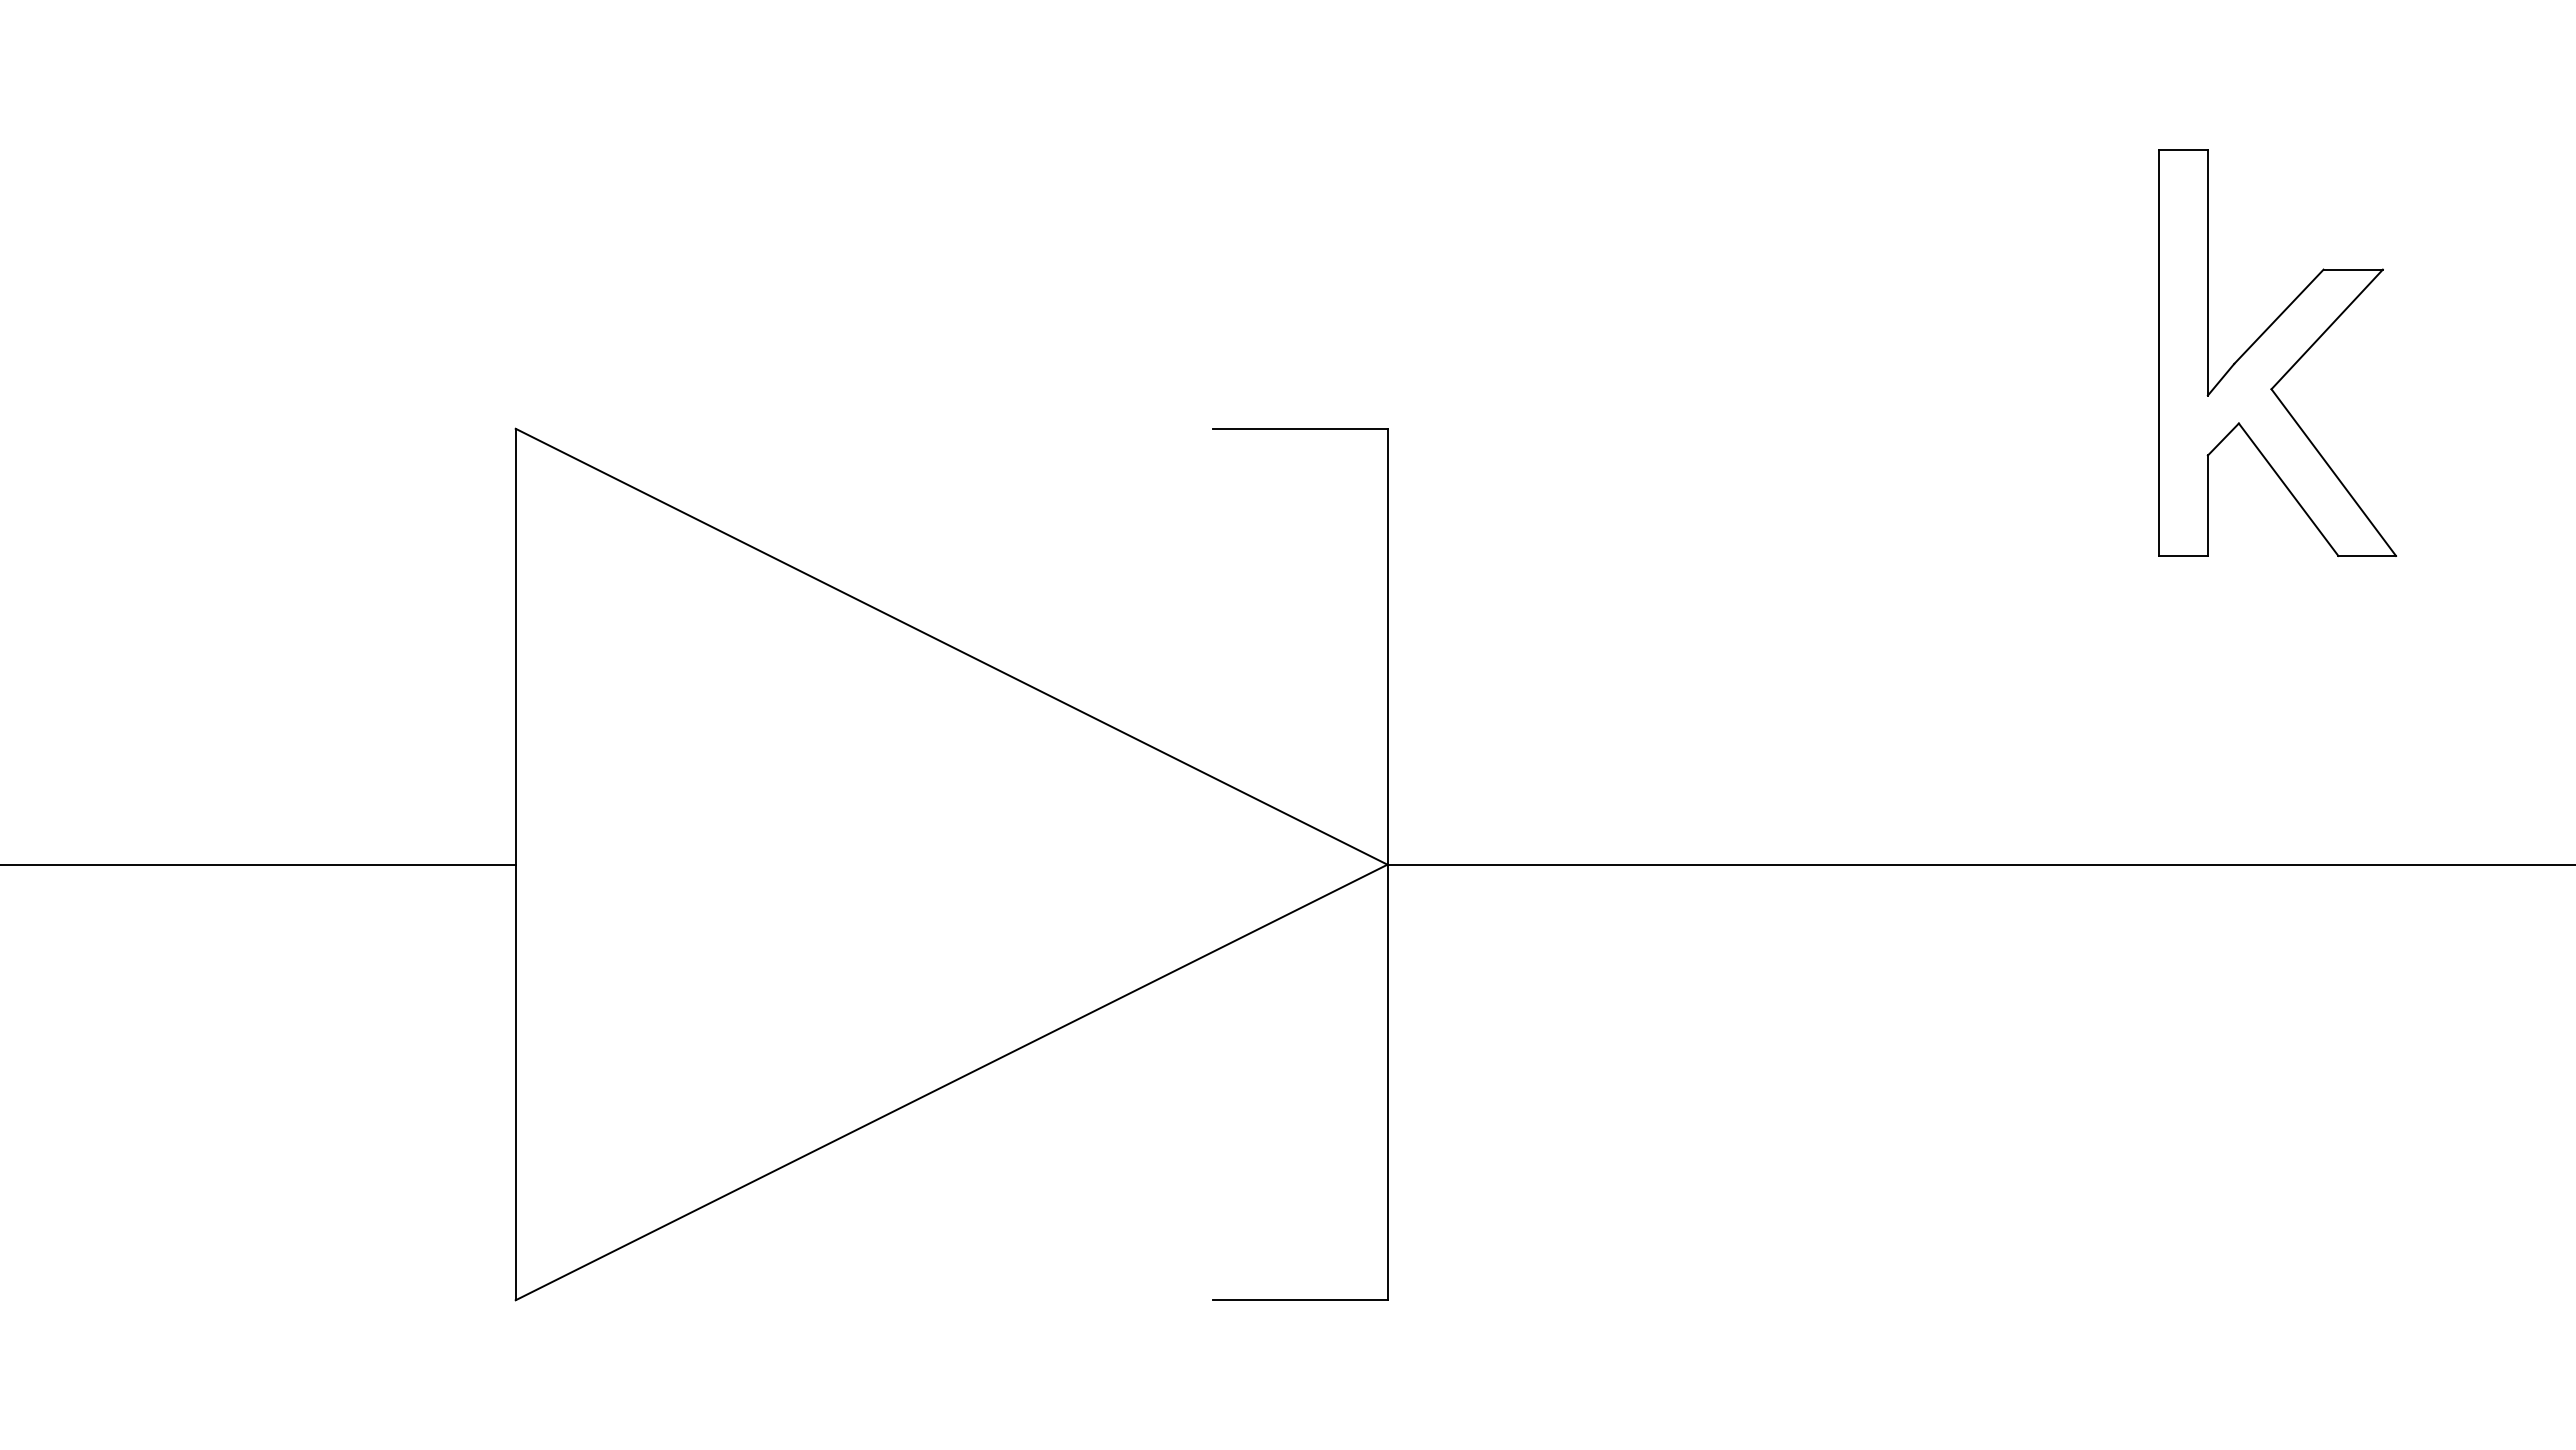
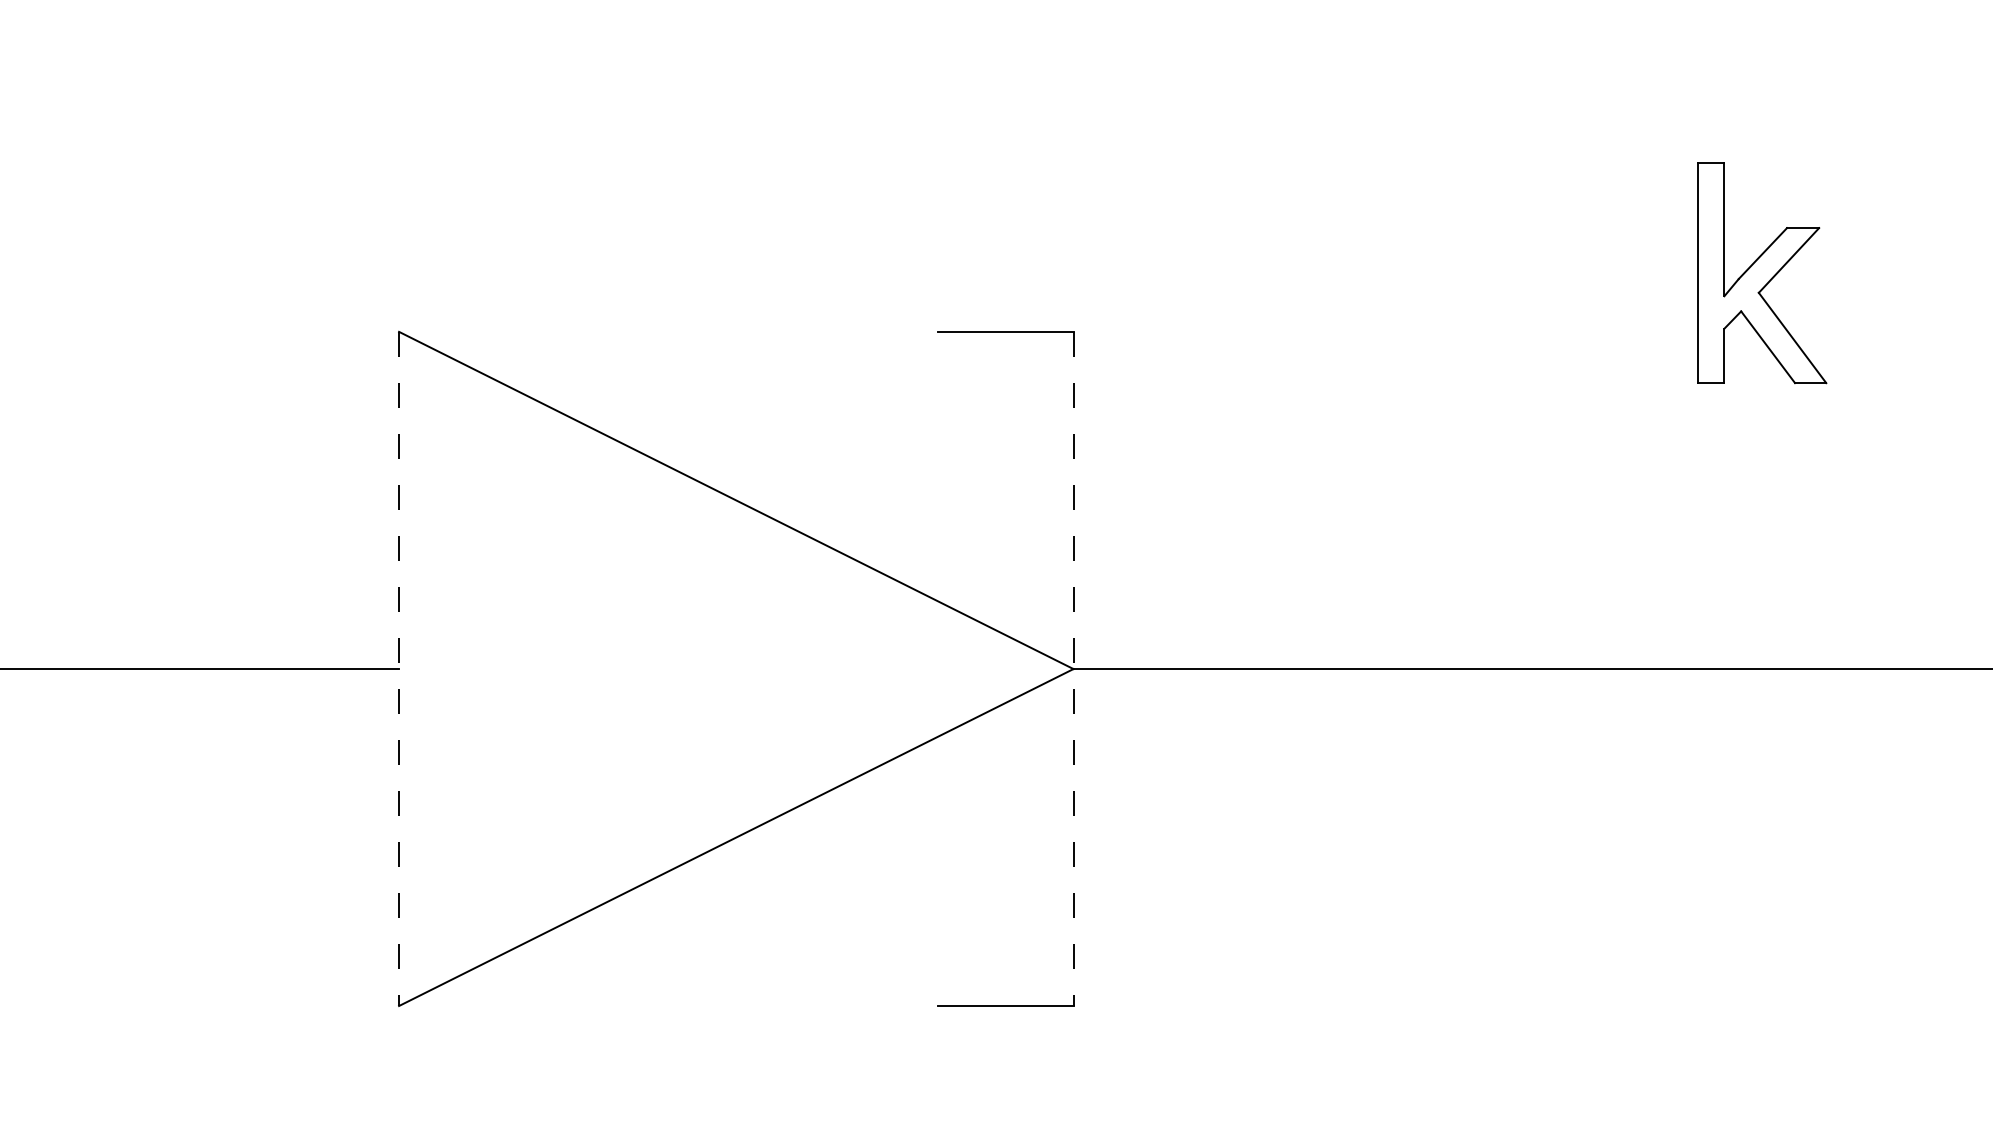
part: (2277, 352) -> (1761, 272), size x0.7
line: (515, 864) -> (398, 668), solid -> dashed
line: (1387, 864) -> (1073, 668), solid -> dashed

